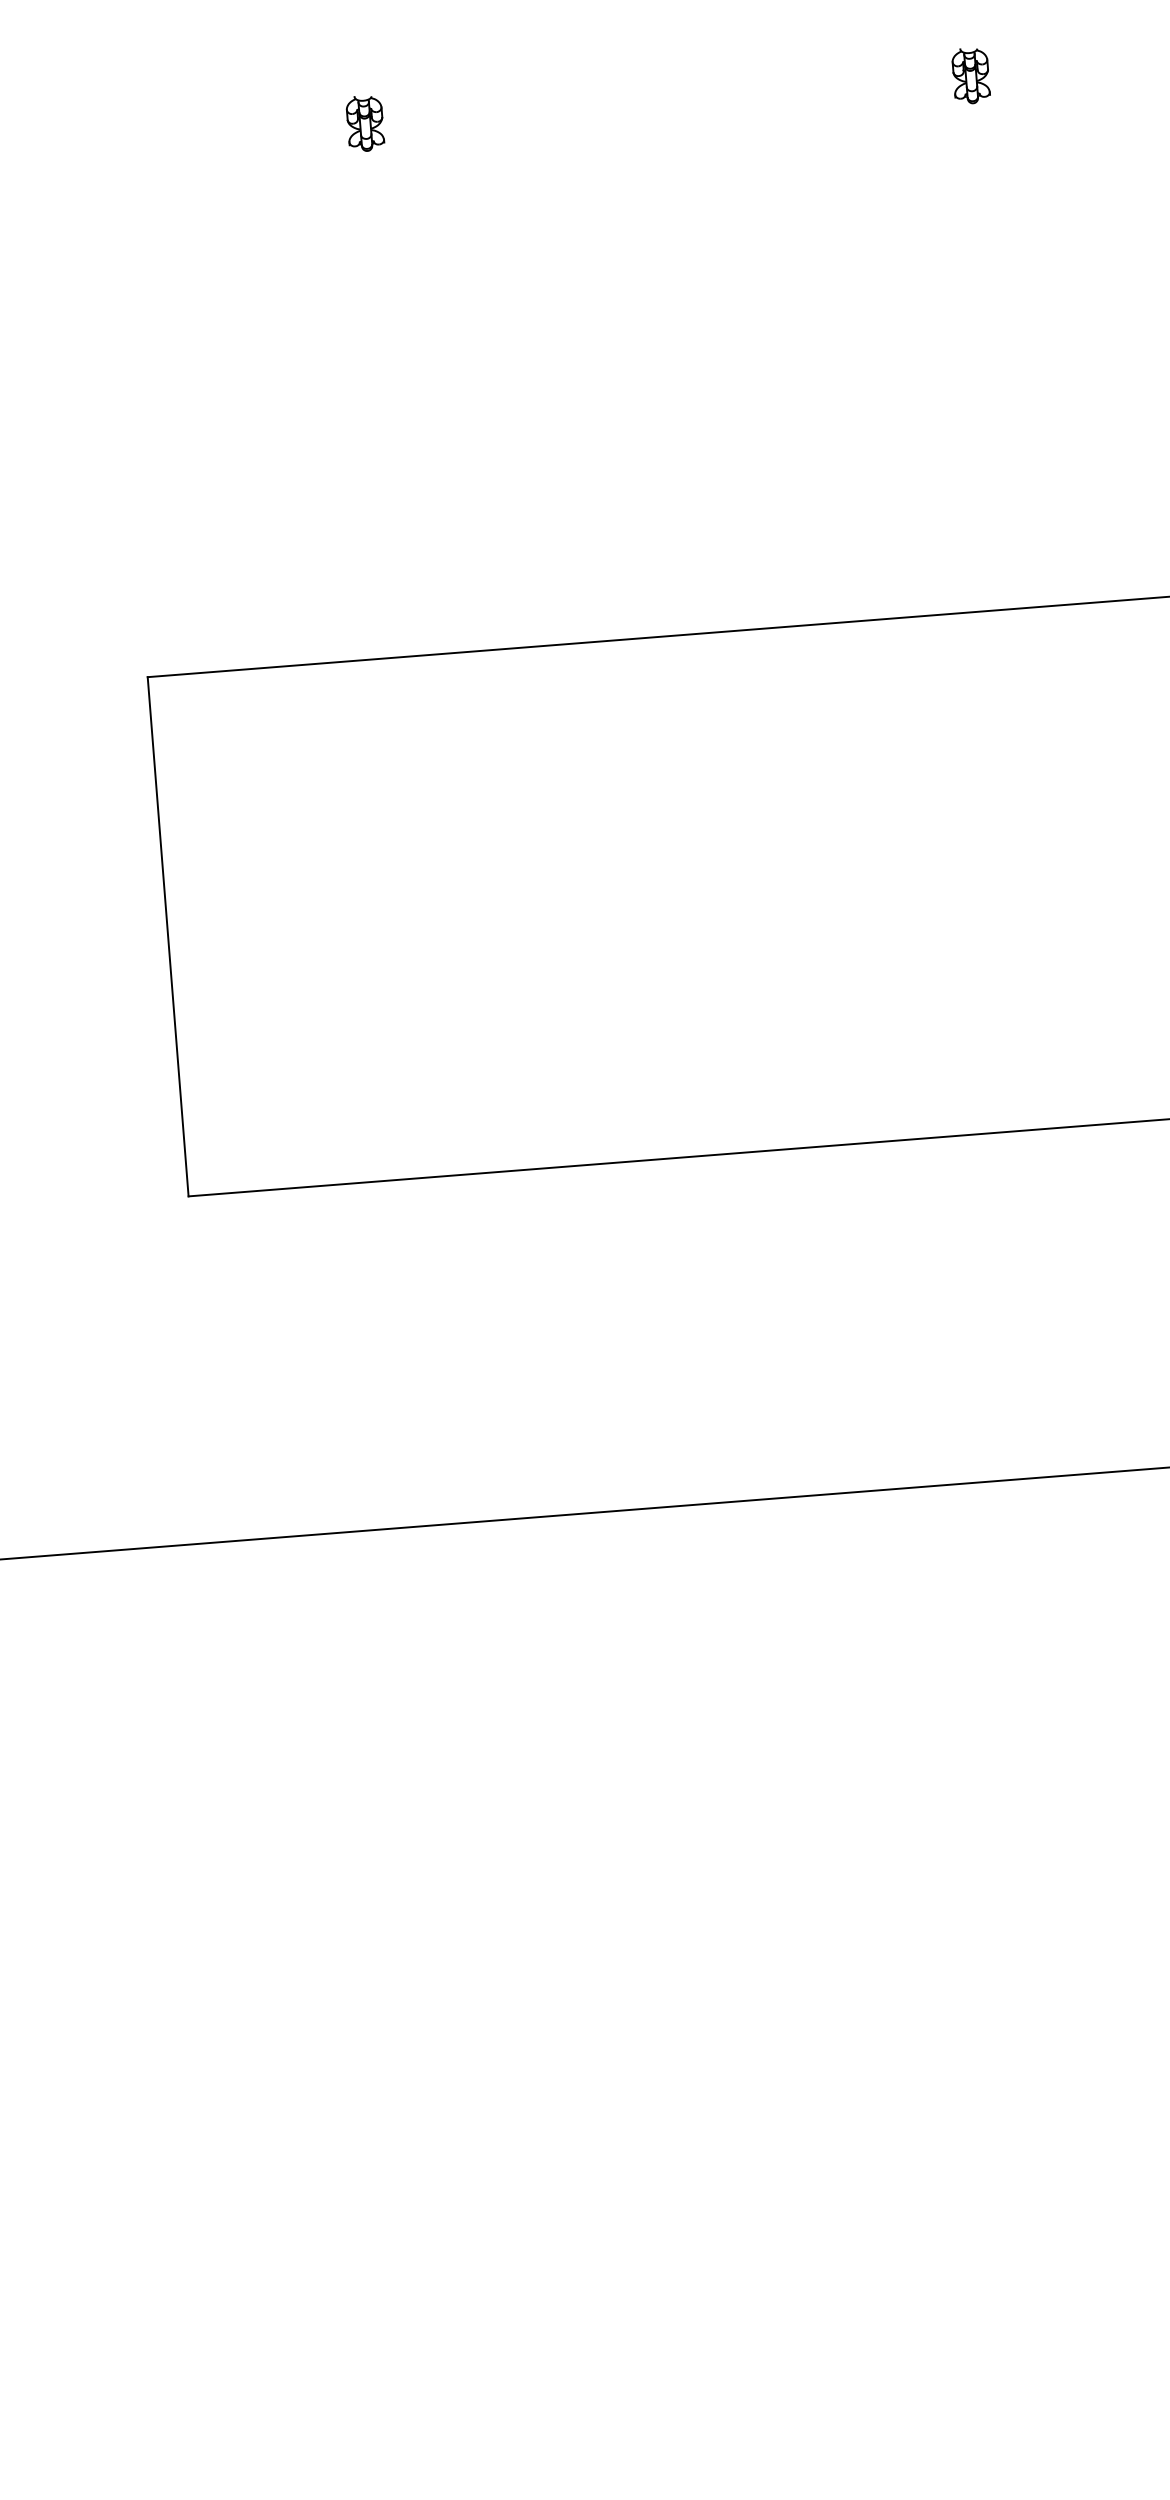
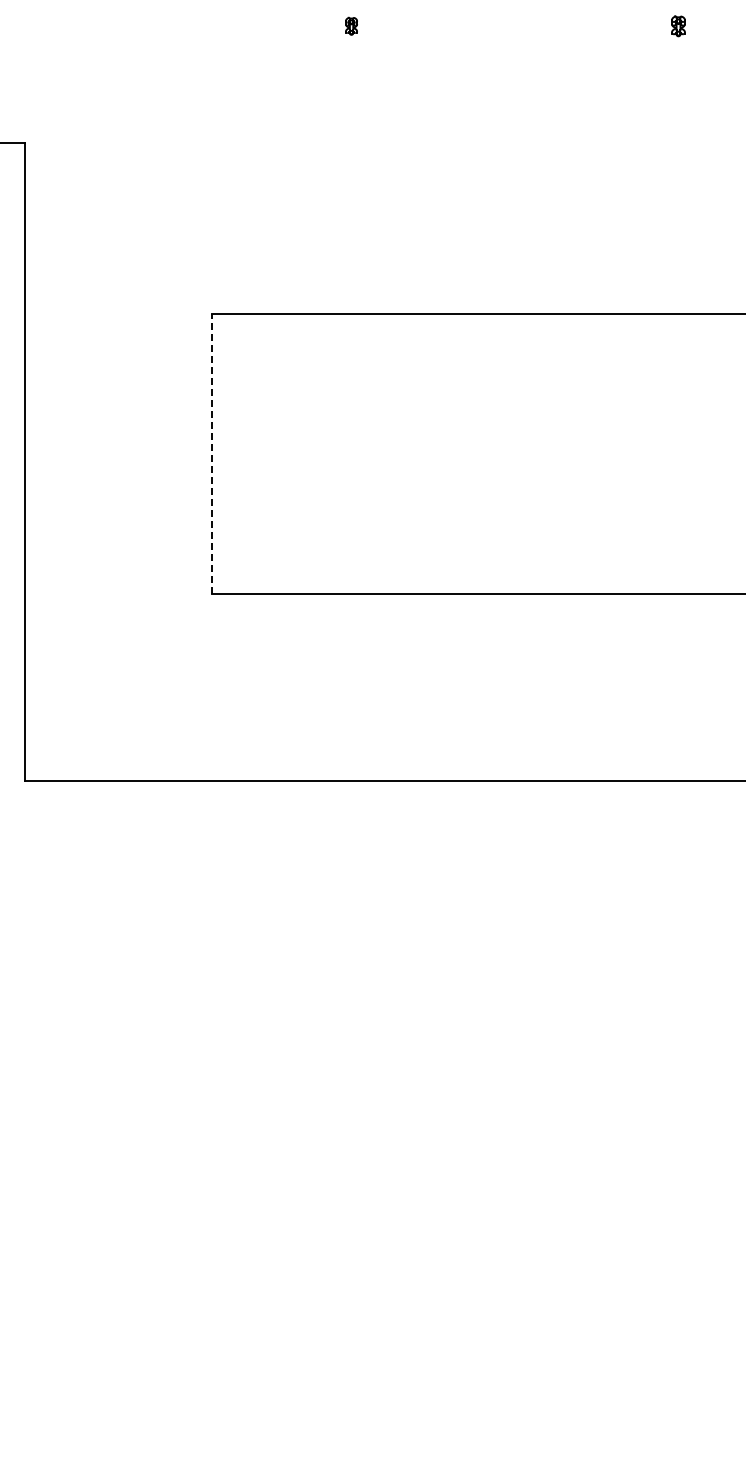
part: (971, 75) -> (678, 25), size x0.7
part: (365, 122) -> (351, 25), size x0.6
line: (168, 936) -> (211, 453), solid -> dashed

